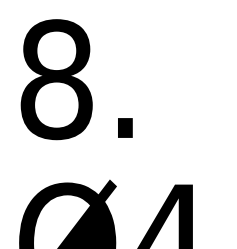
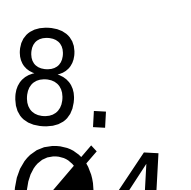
text: (76, 79) -> (61, 77), moved

